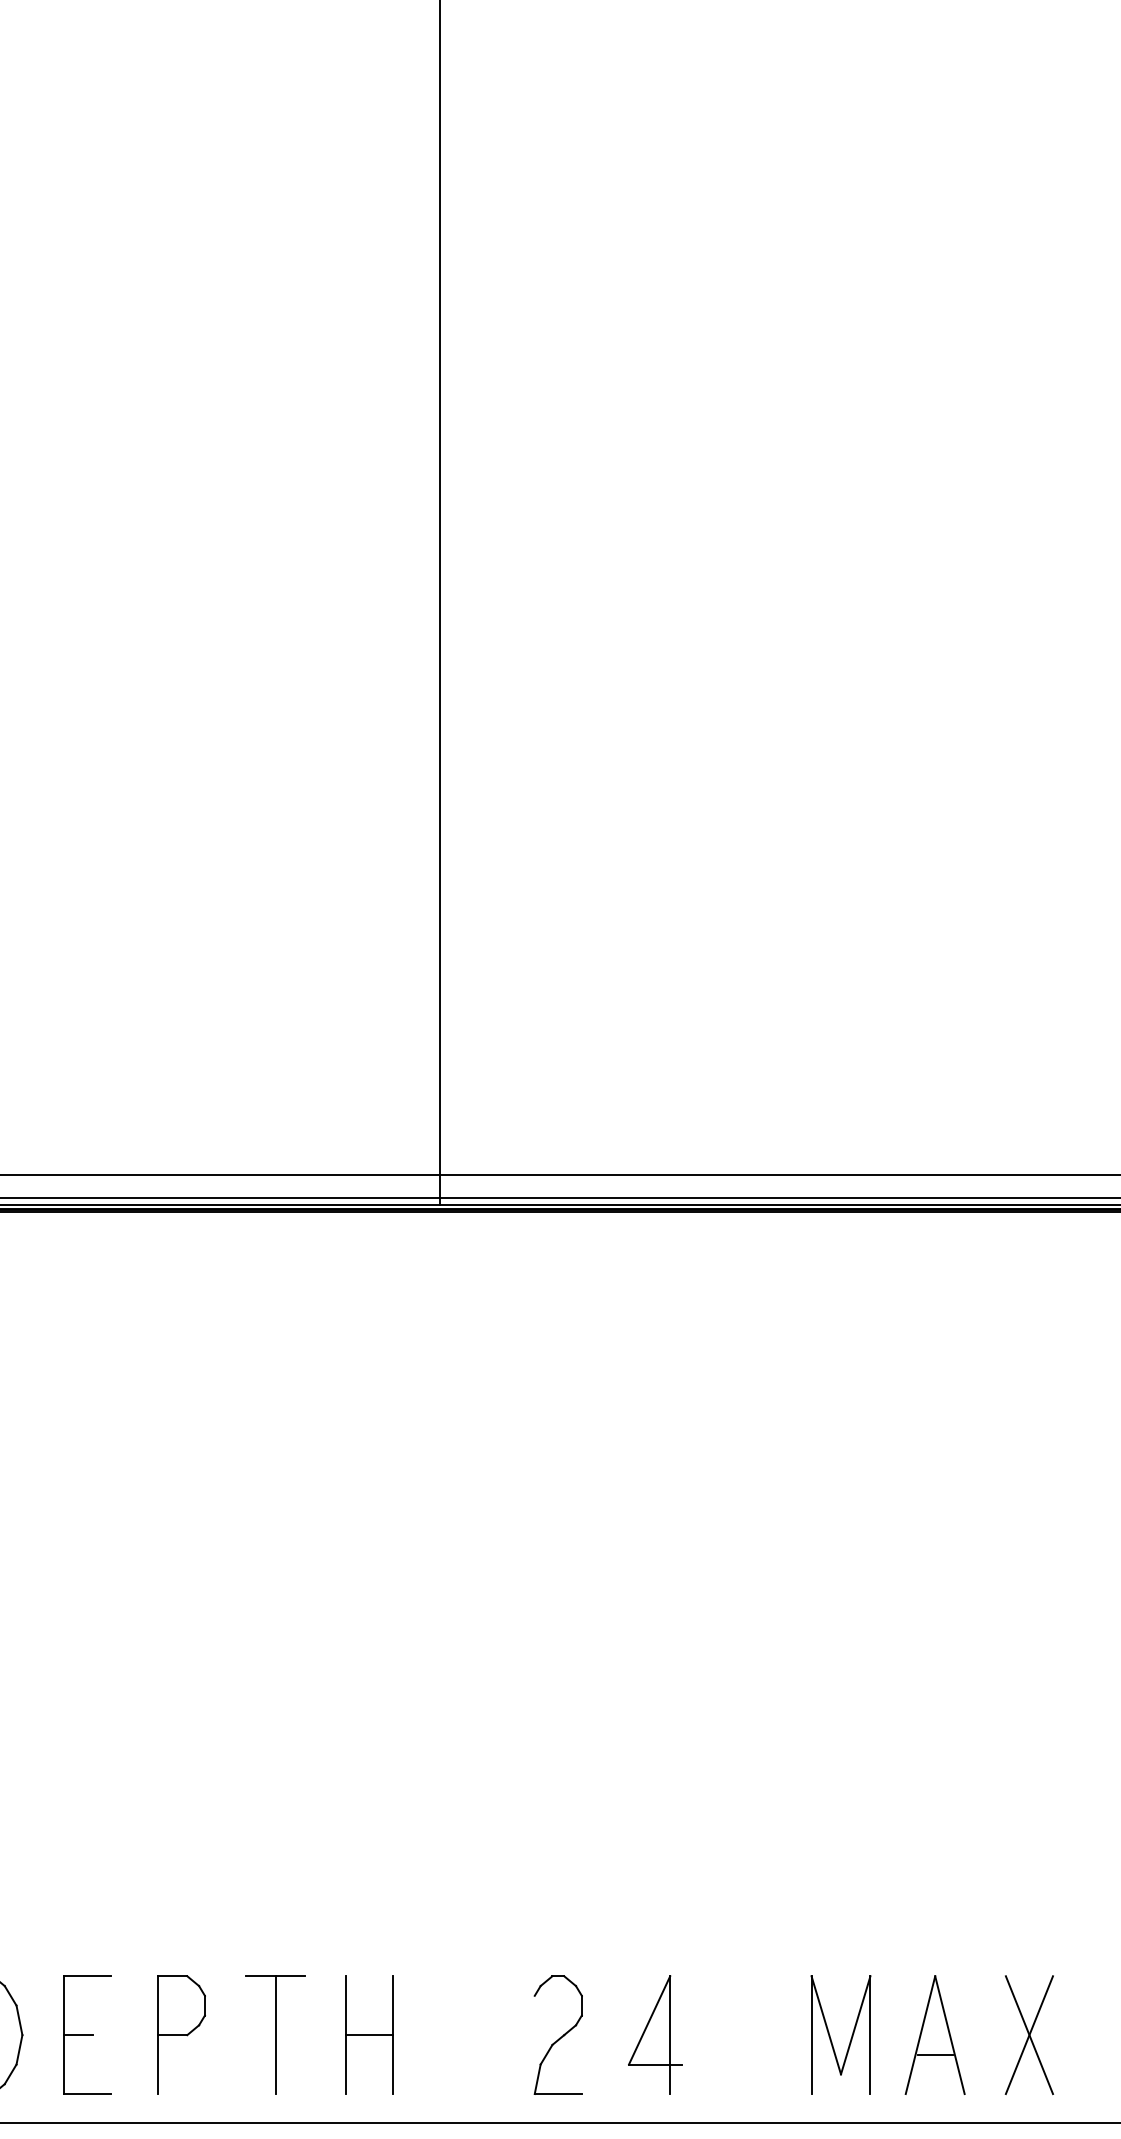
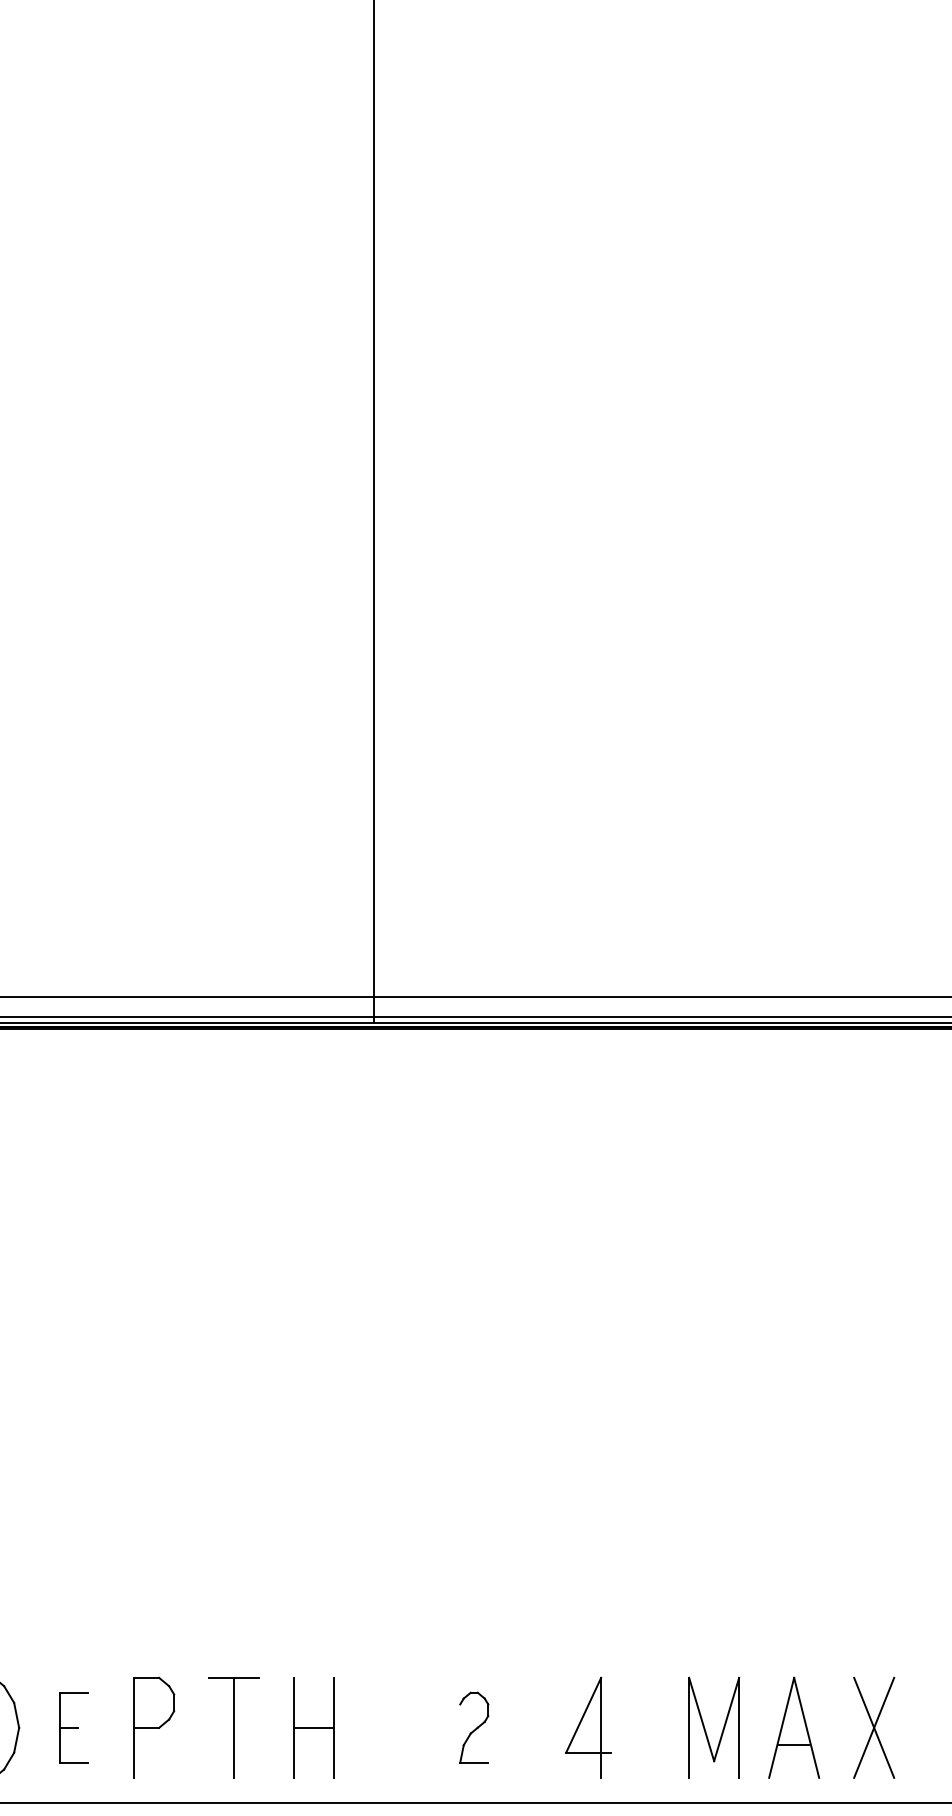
part: (86, 2034) -> (73, 1727), size x0.7
part: (558, 2034) -> (474, 1727), size x0.7
part: (655, 2034) -> (588, 1727), moved

